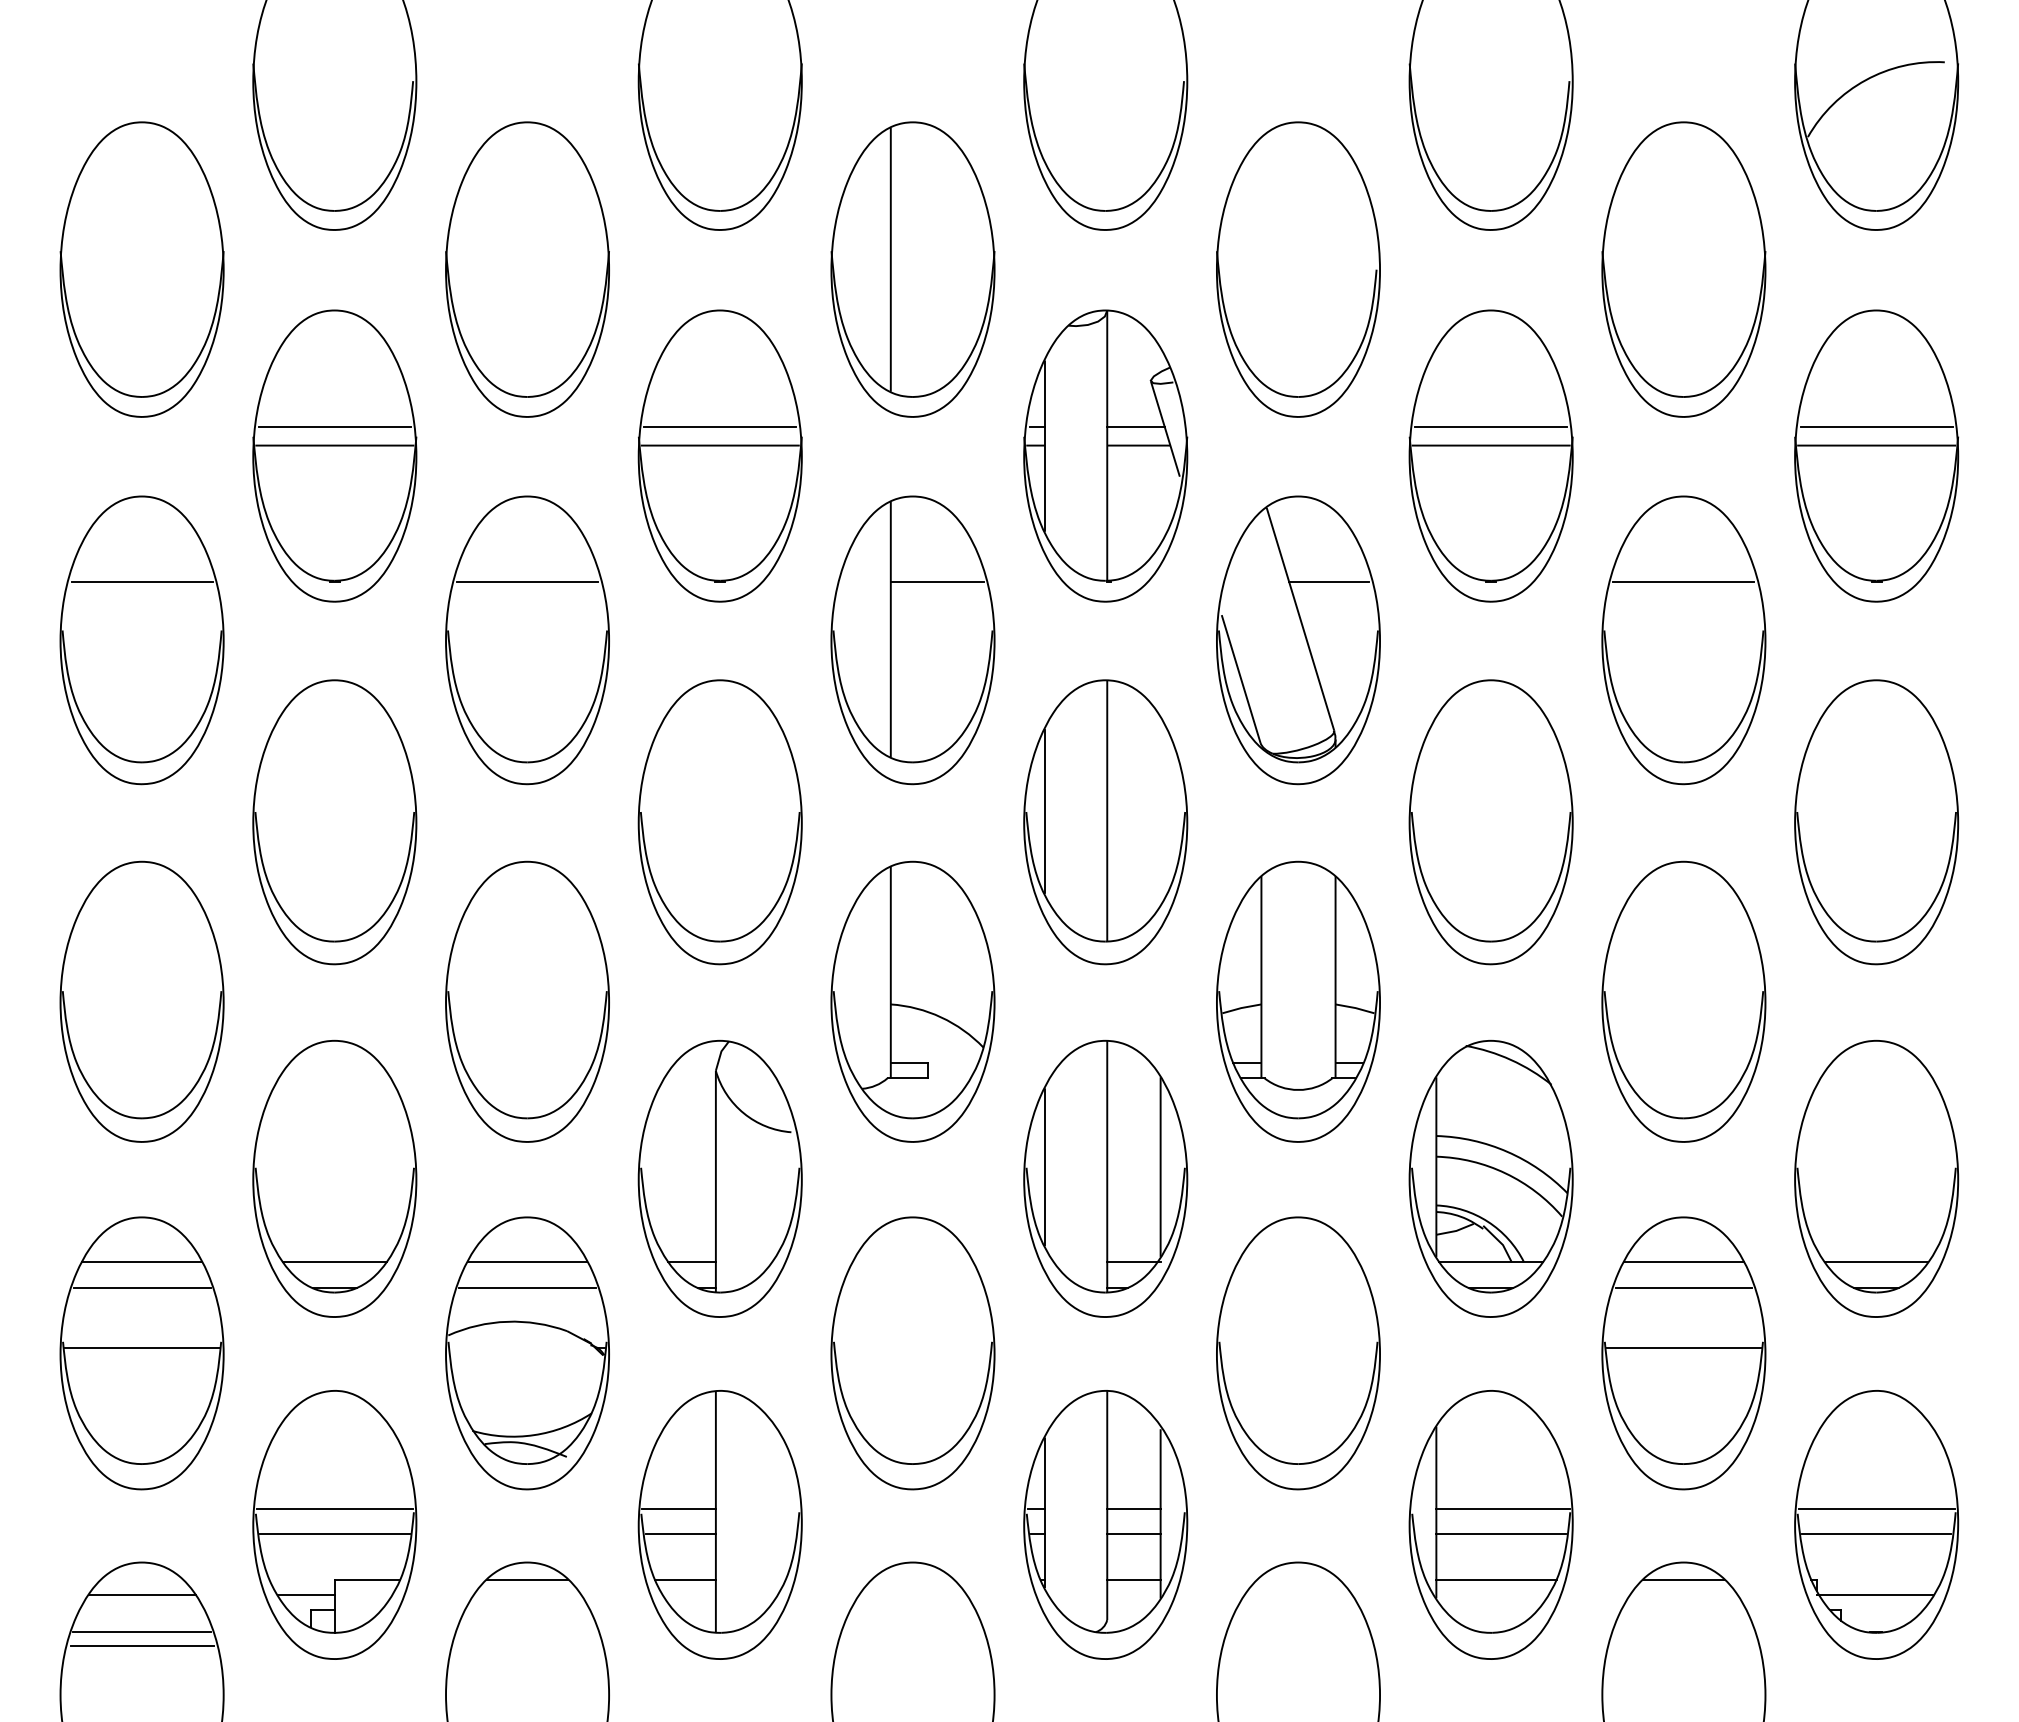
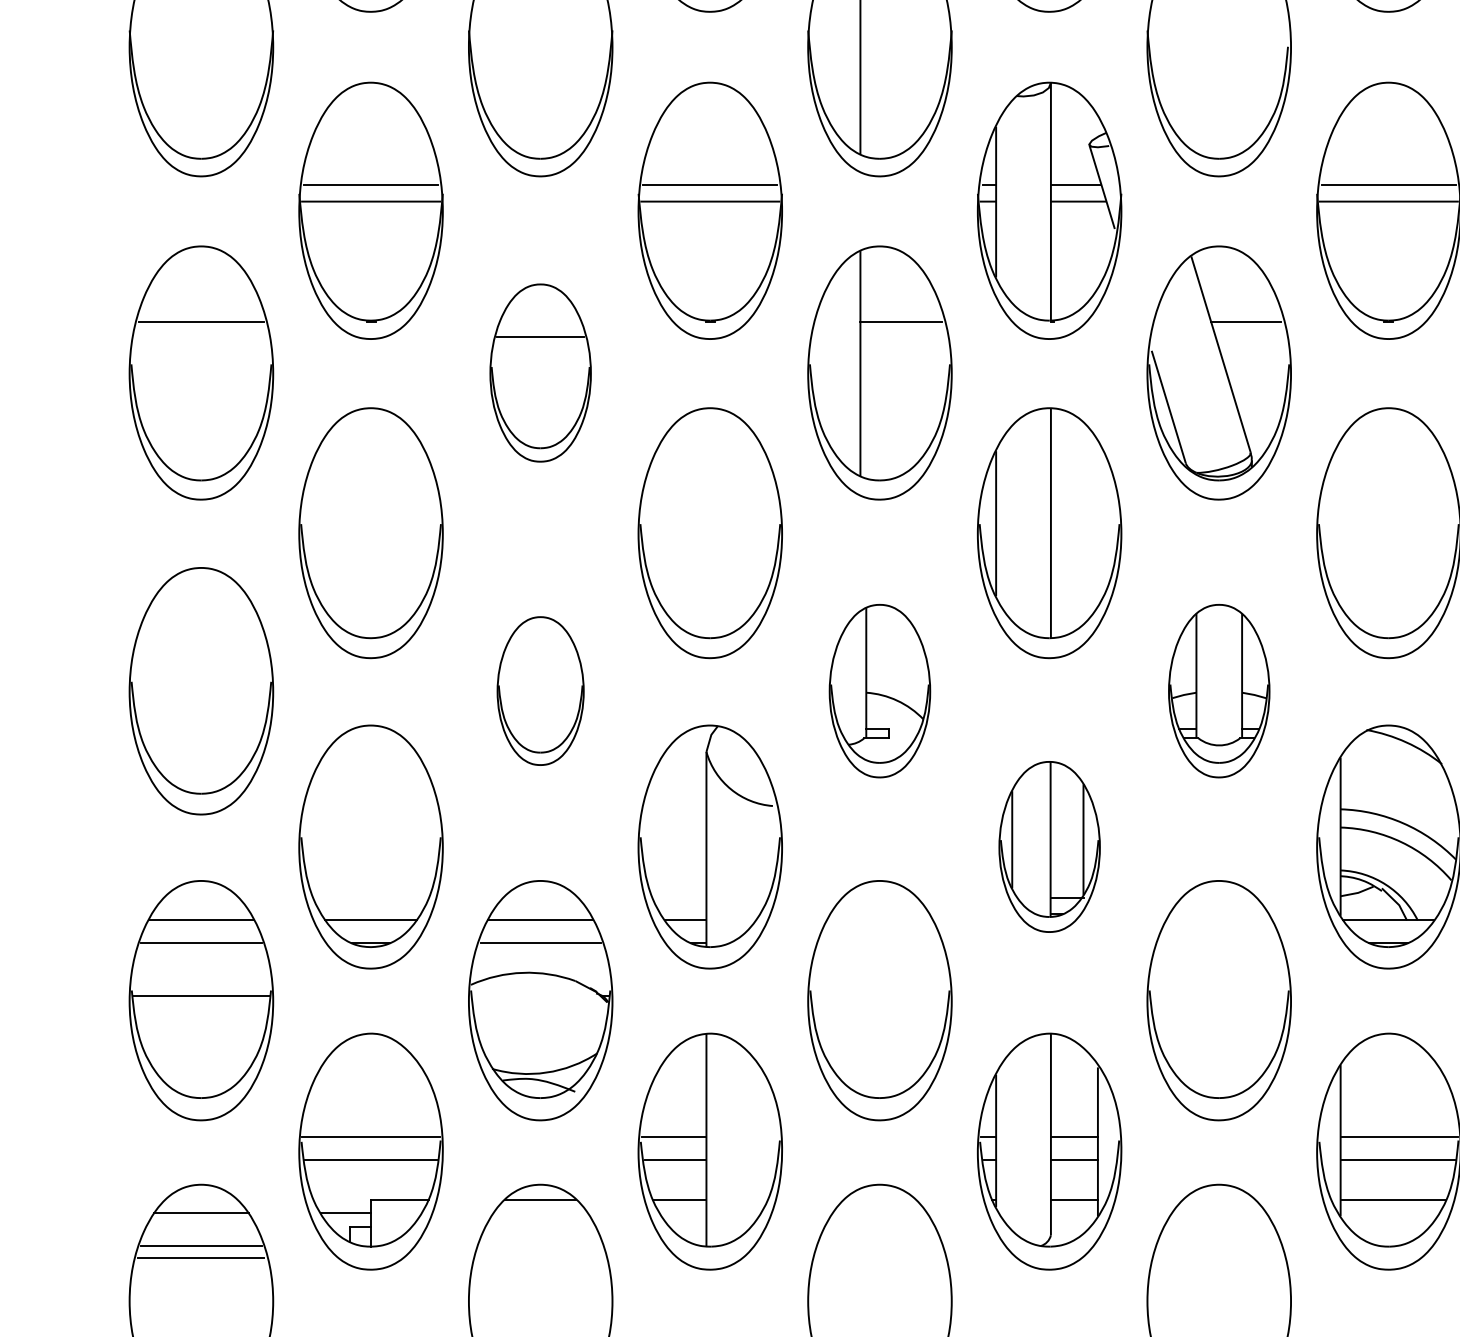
part: (527, 640) -> (540, 373), size x0.7
part: (527, 1001) -> (540, 690), size x0.6
part: (912, 1001) -> (879, 690), size x0.7
part: (1298, 1001) -> (1219, 690), size x0.7
part: (1105, 1178) -> (1049, 846), size x0.7

